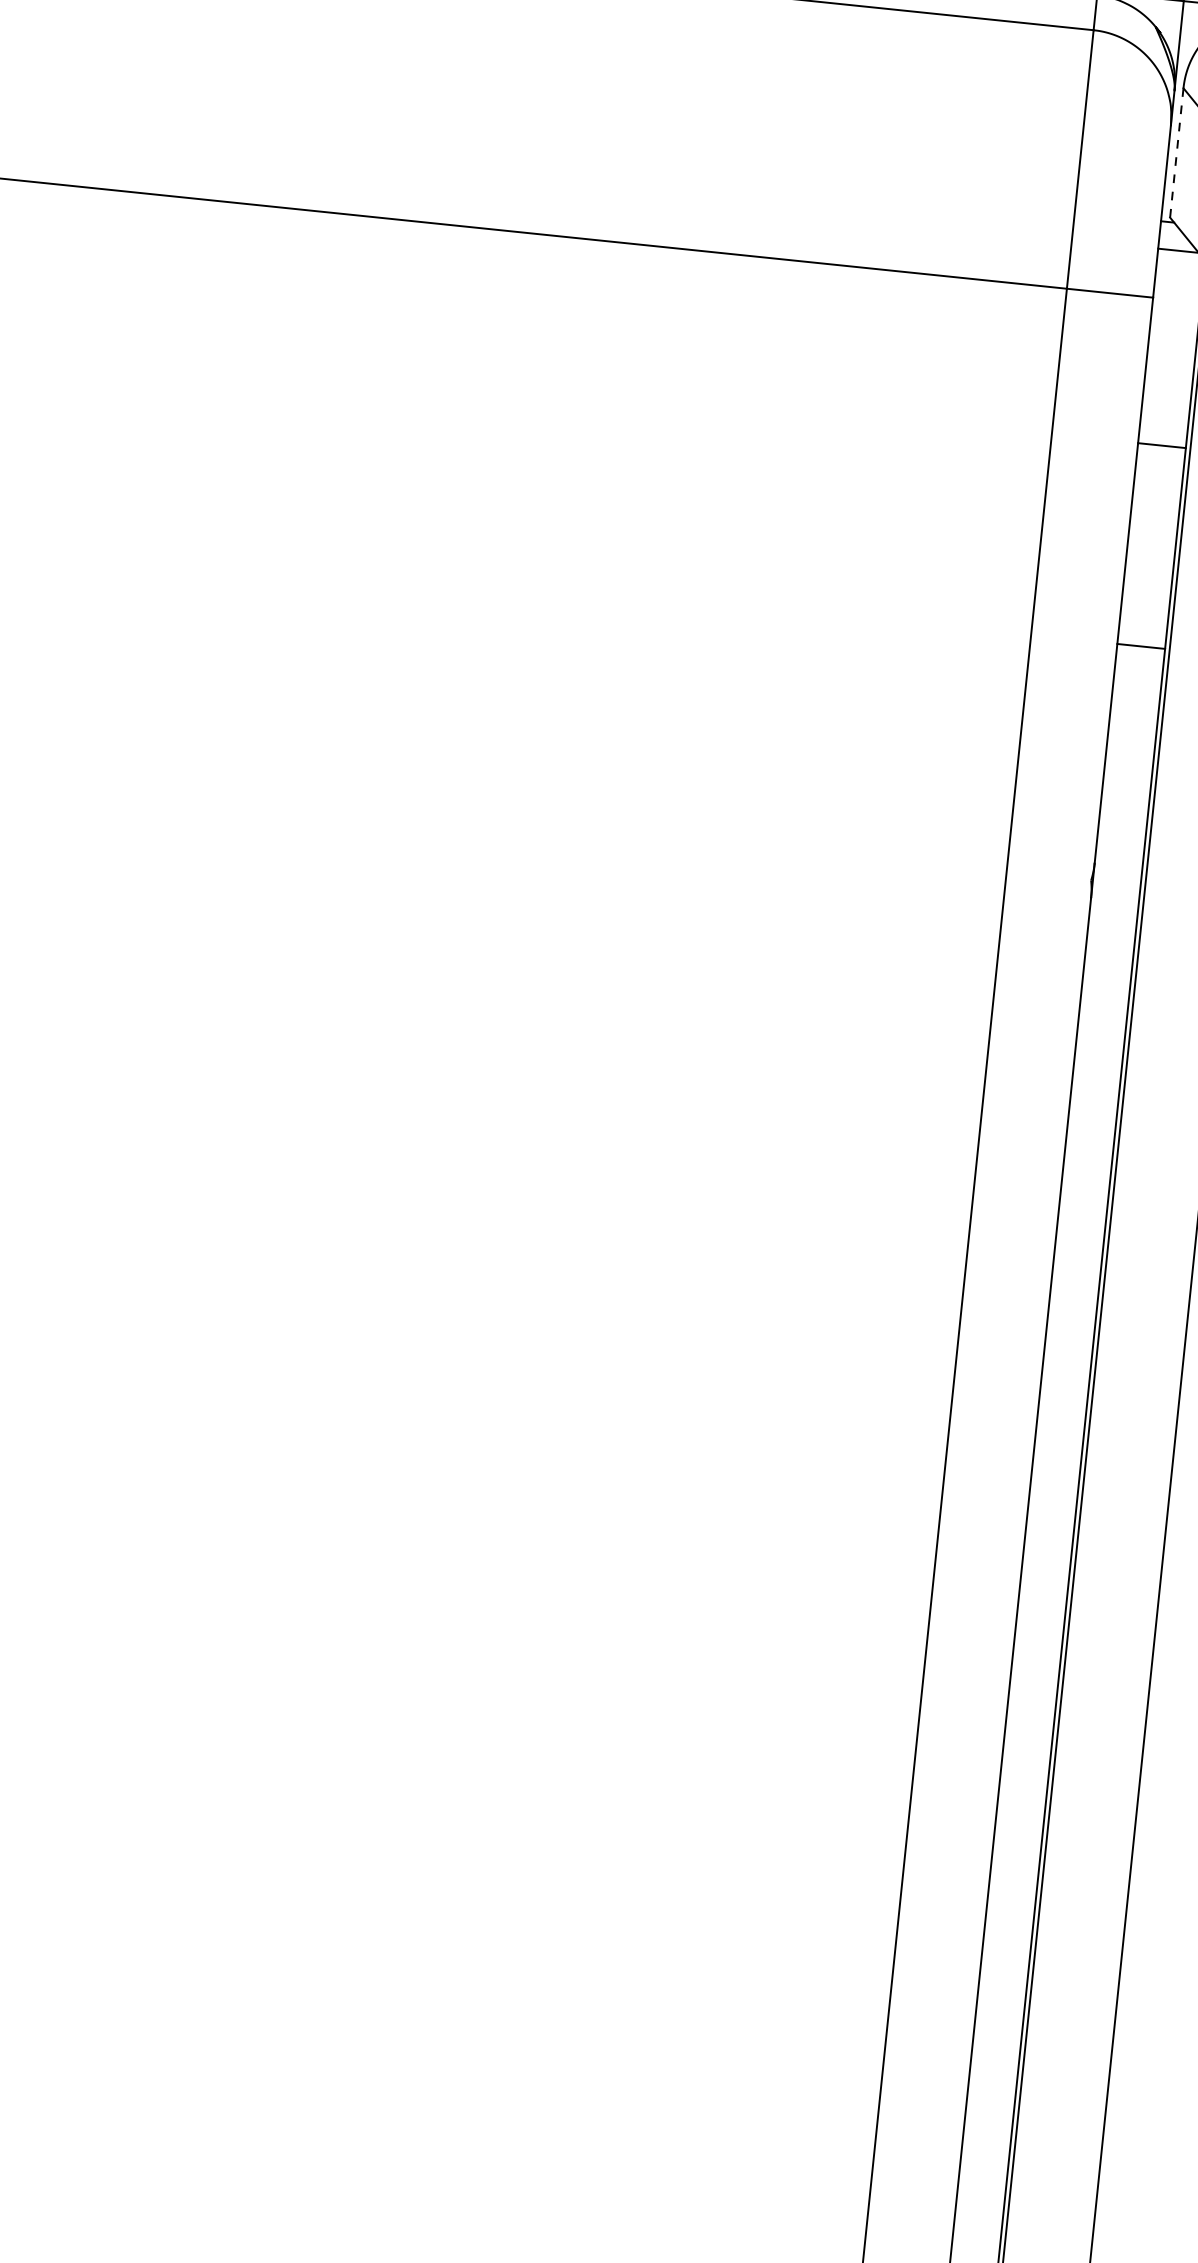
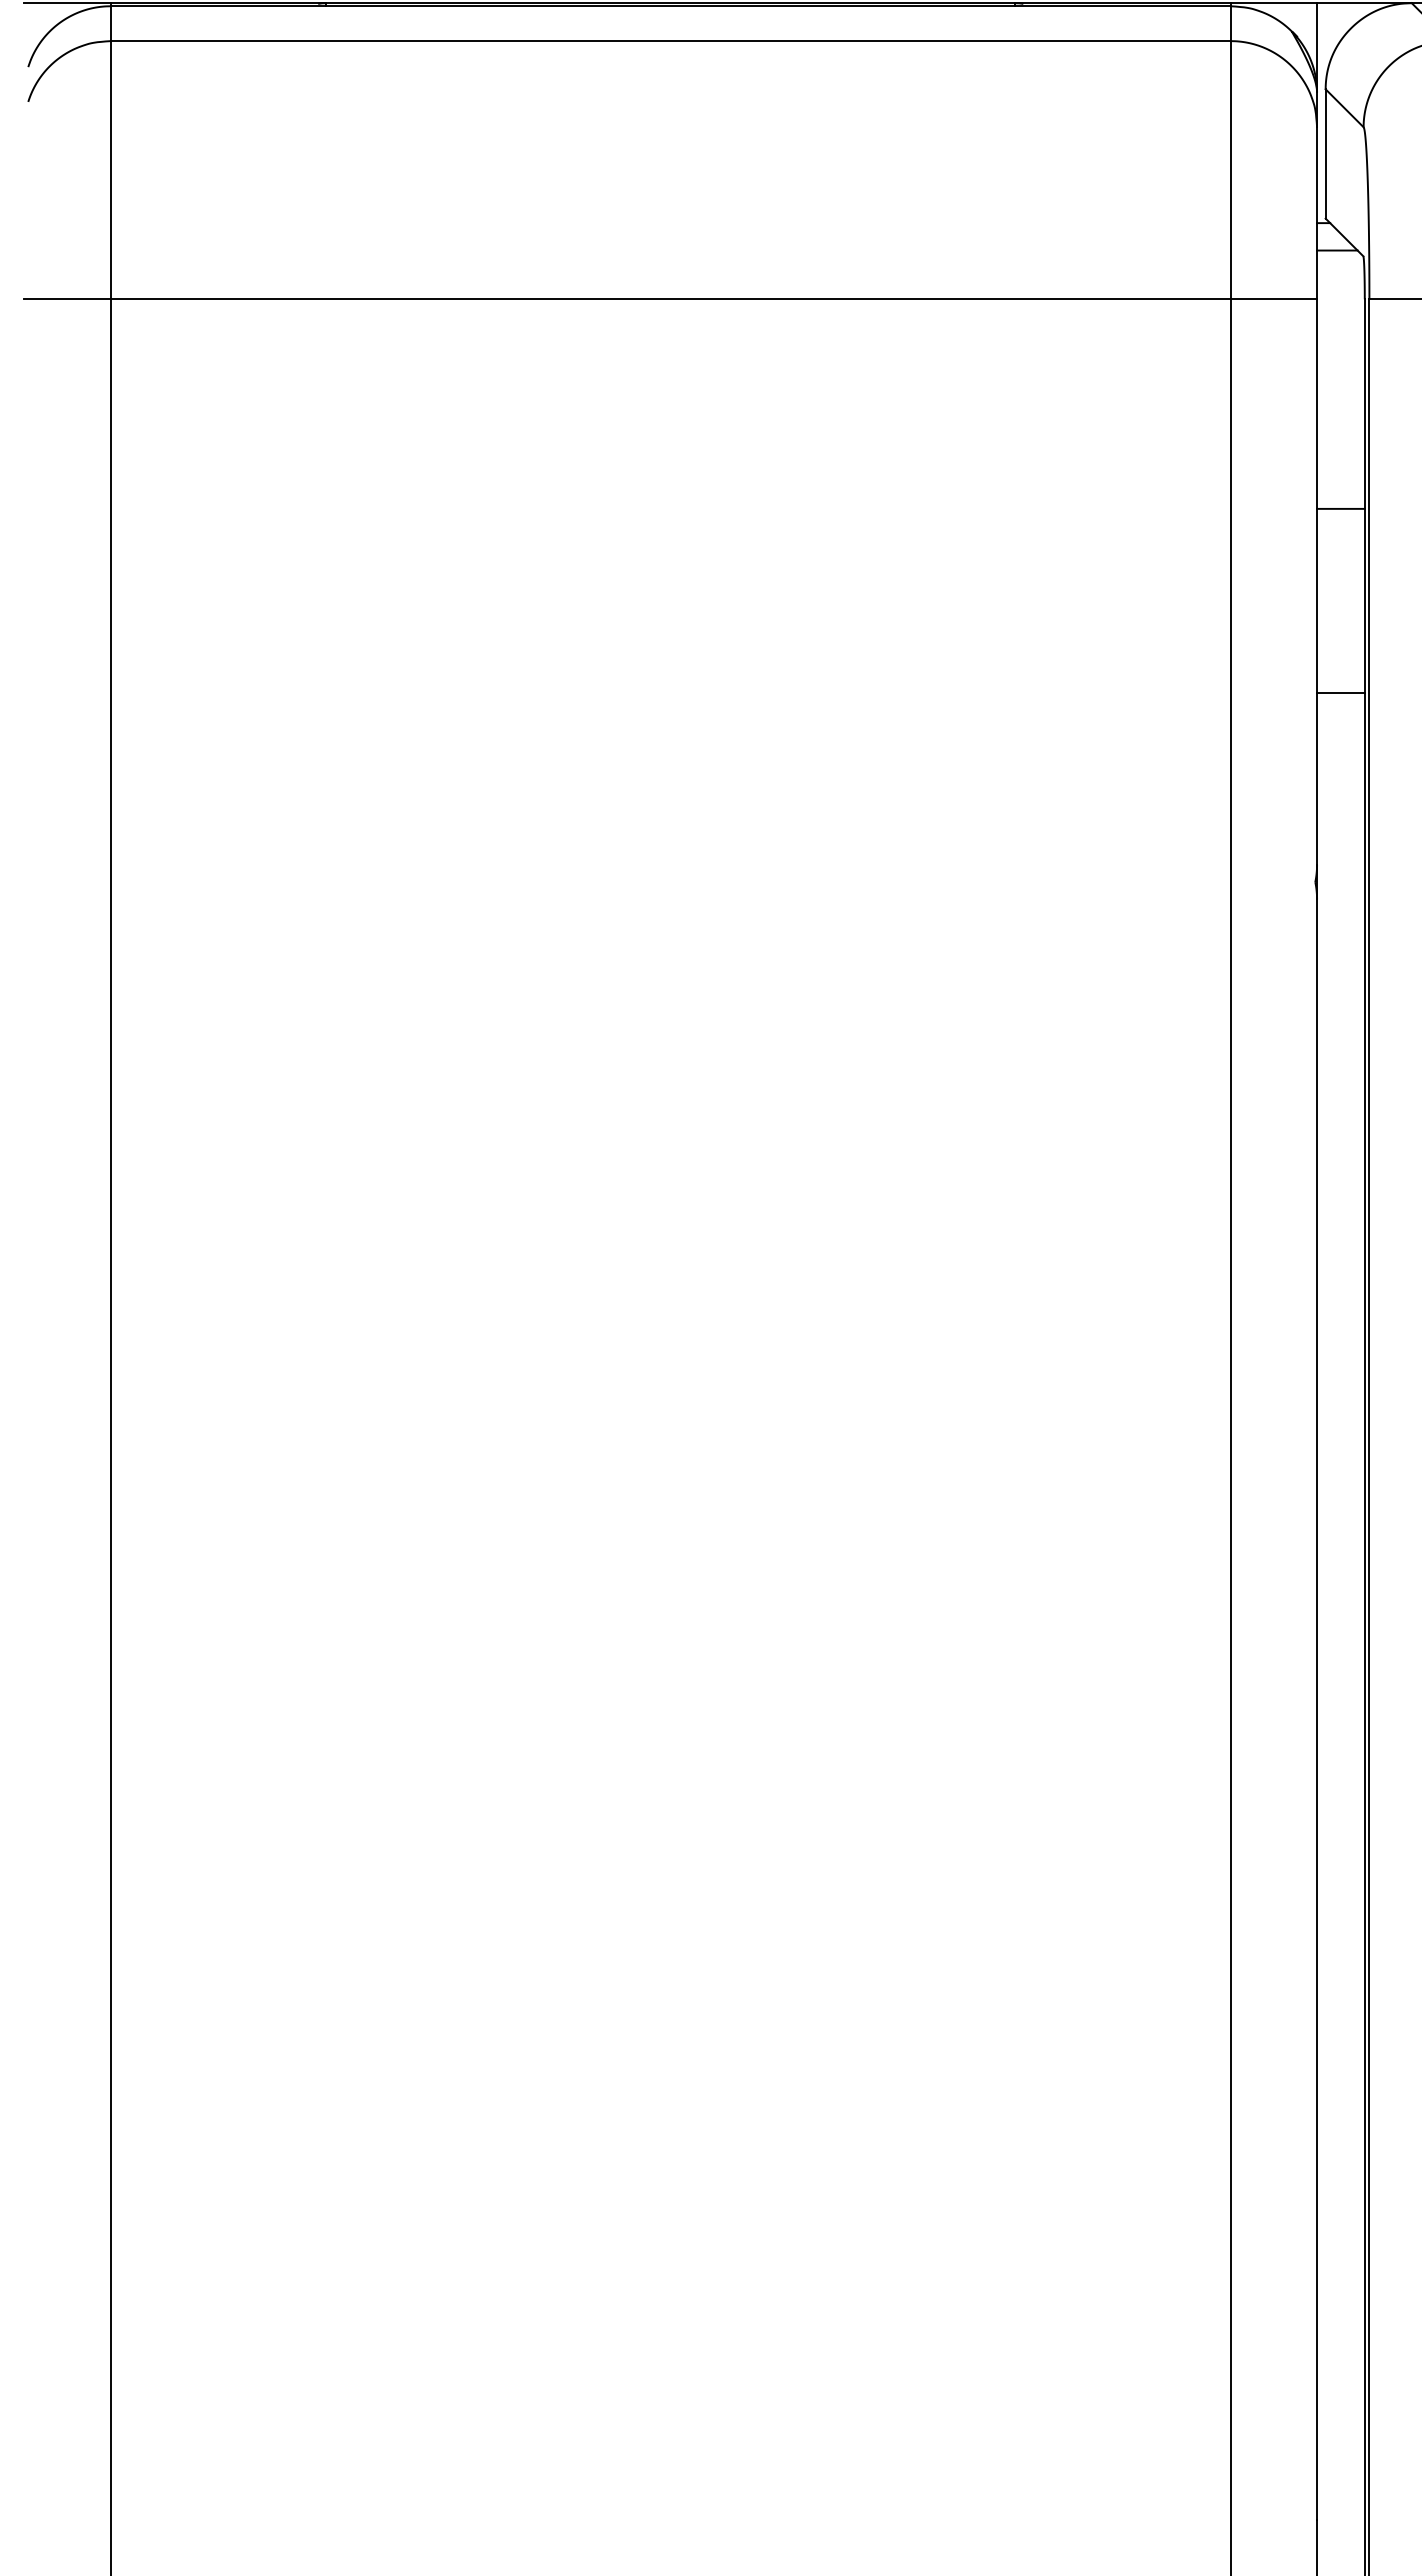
line: (1176, 152) -> (1325, 153), dashed -> solid
line: (1161, 445) -> (1340, 508), moved
line: (1140, 646) -> (1340, 692), moved

